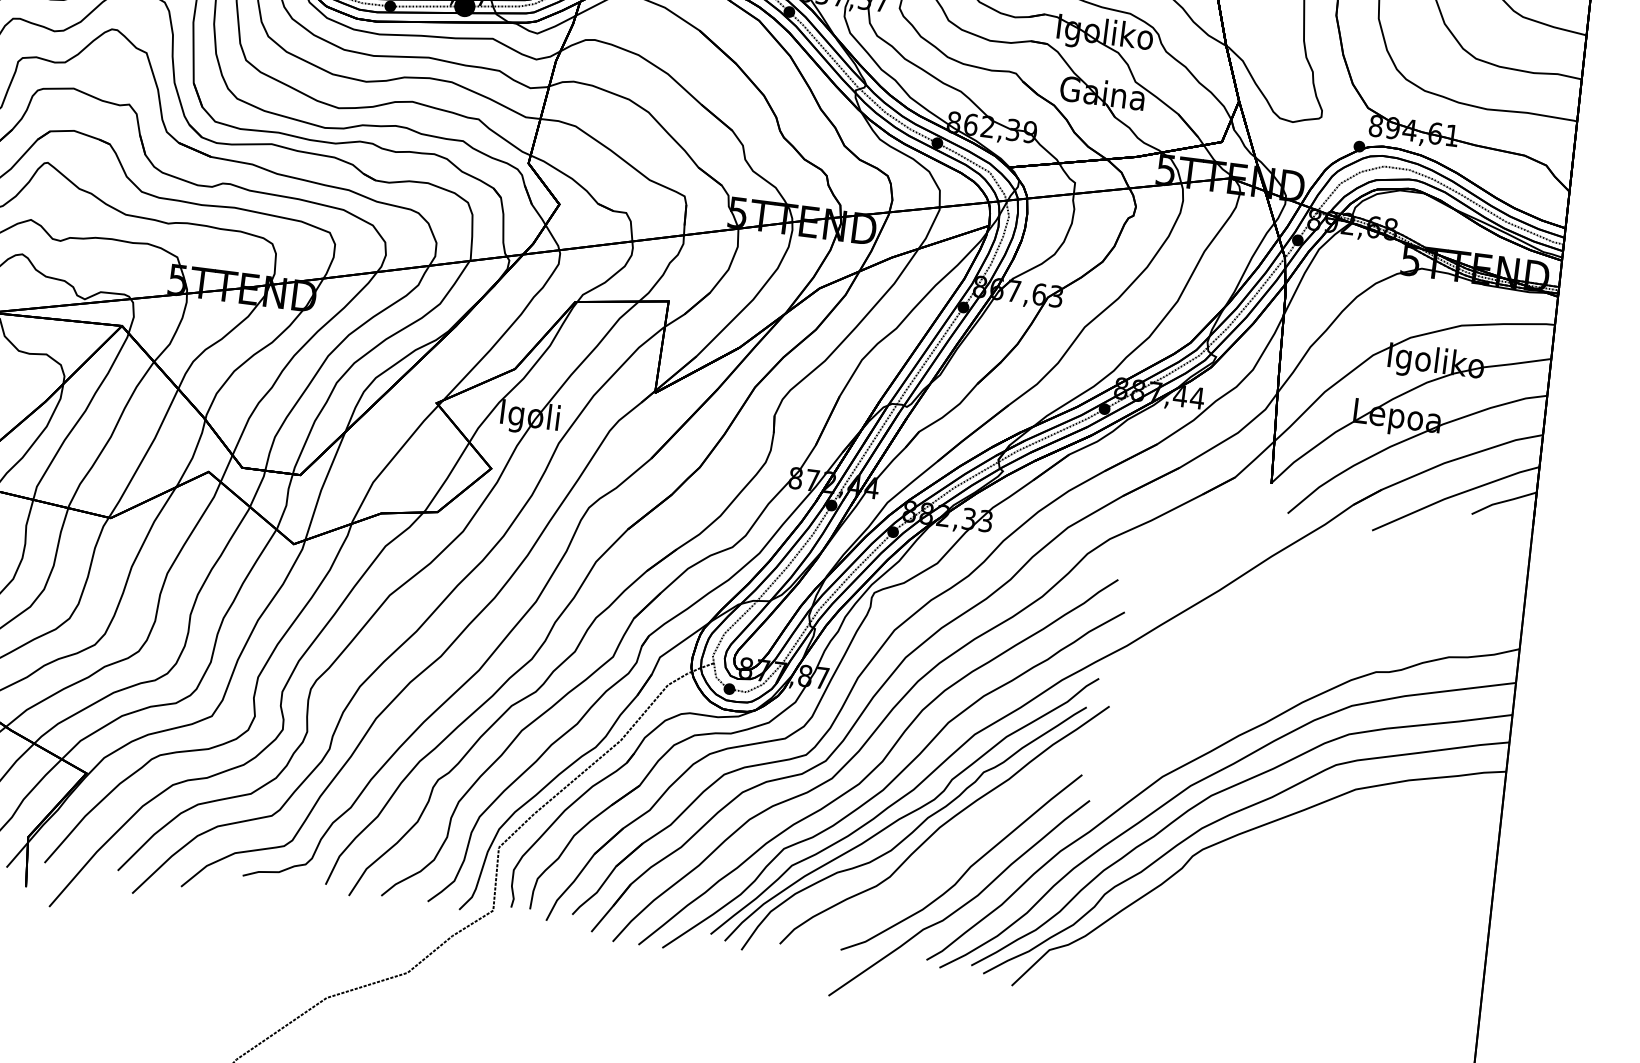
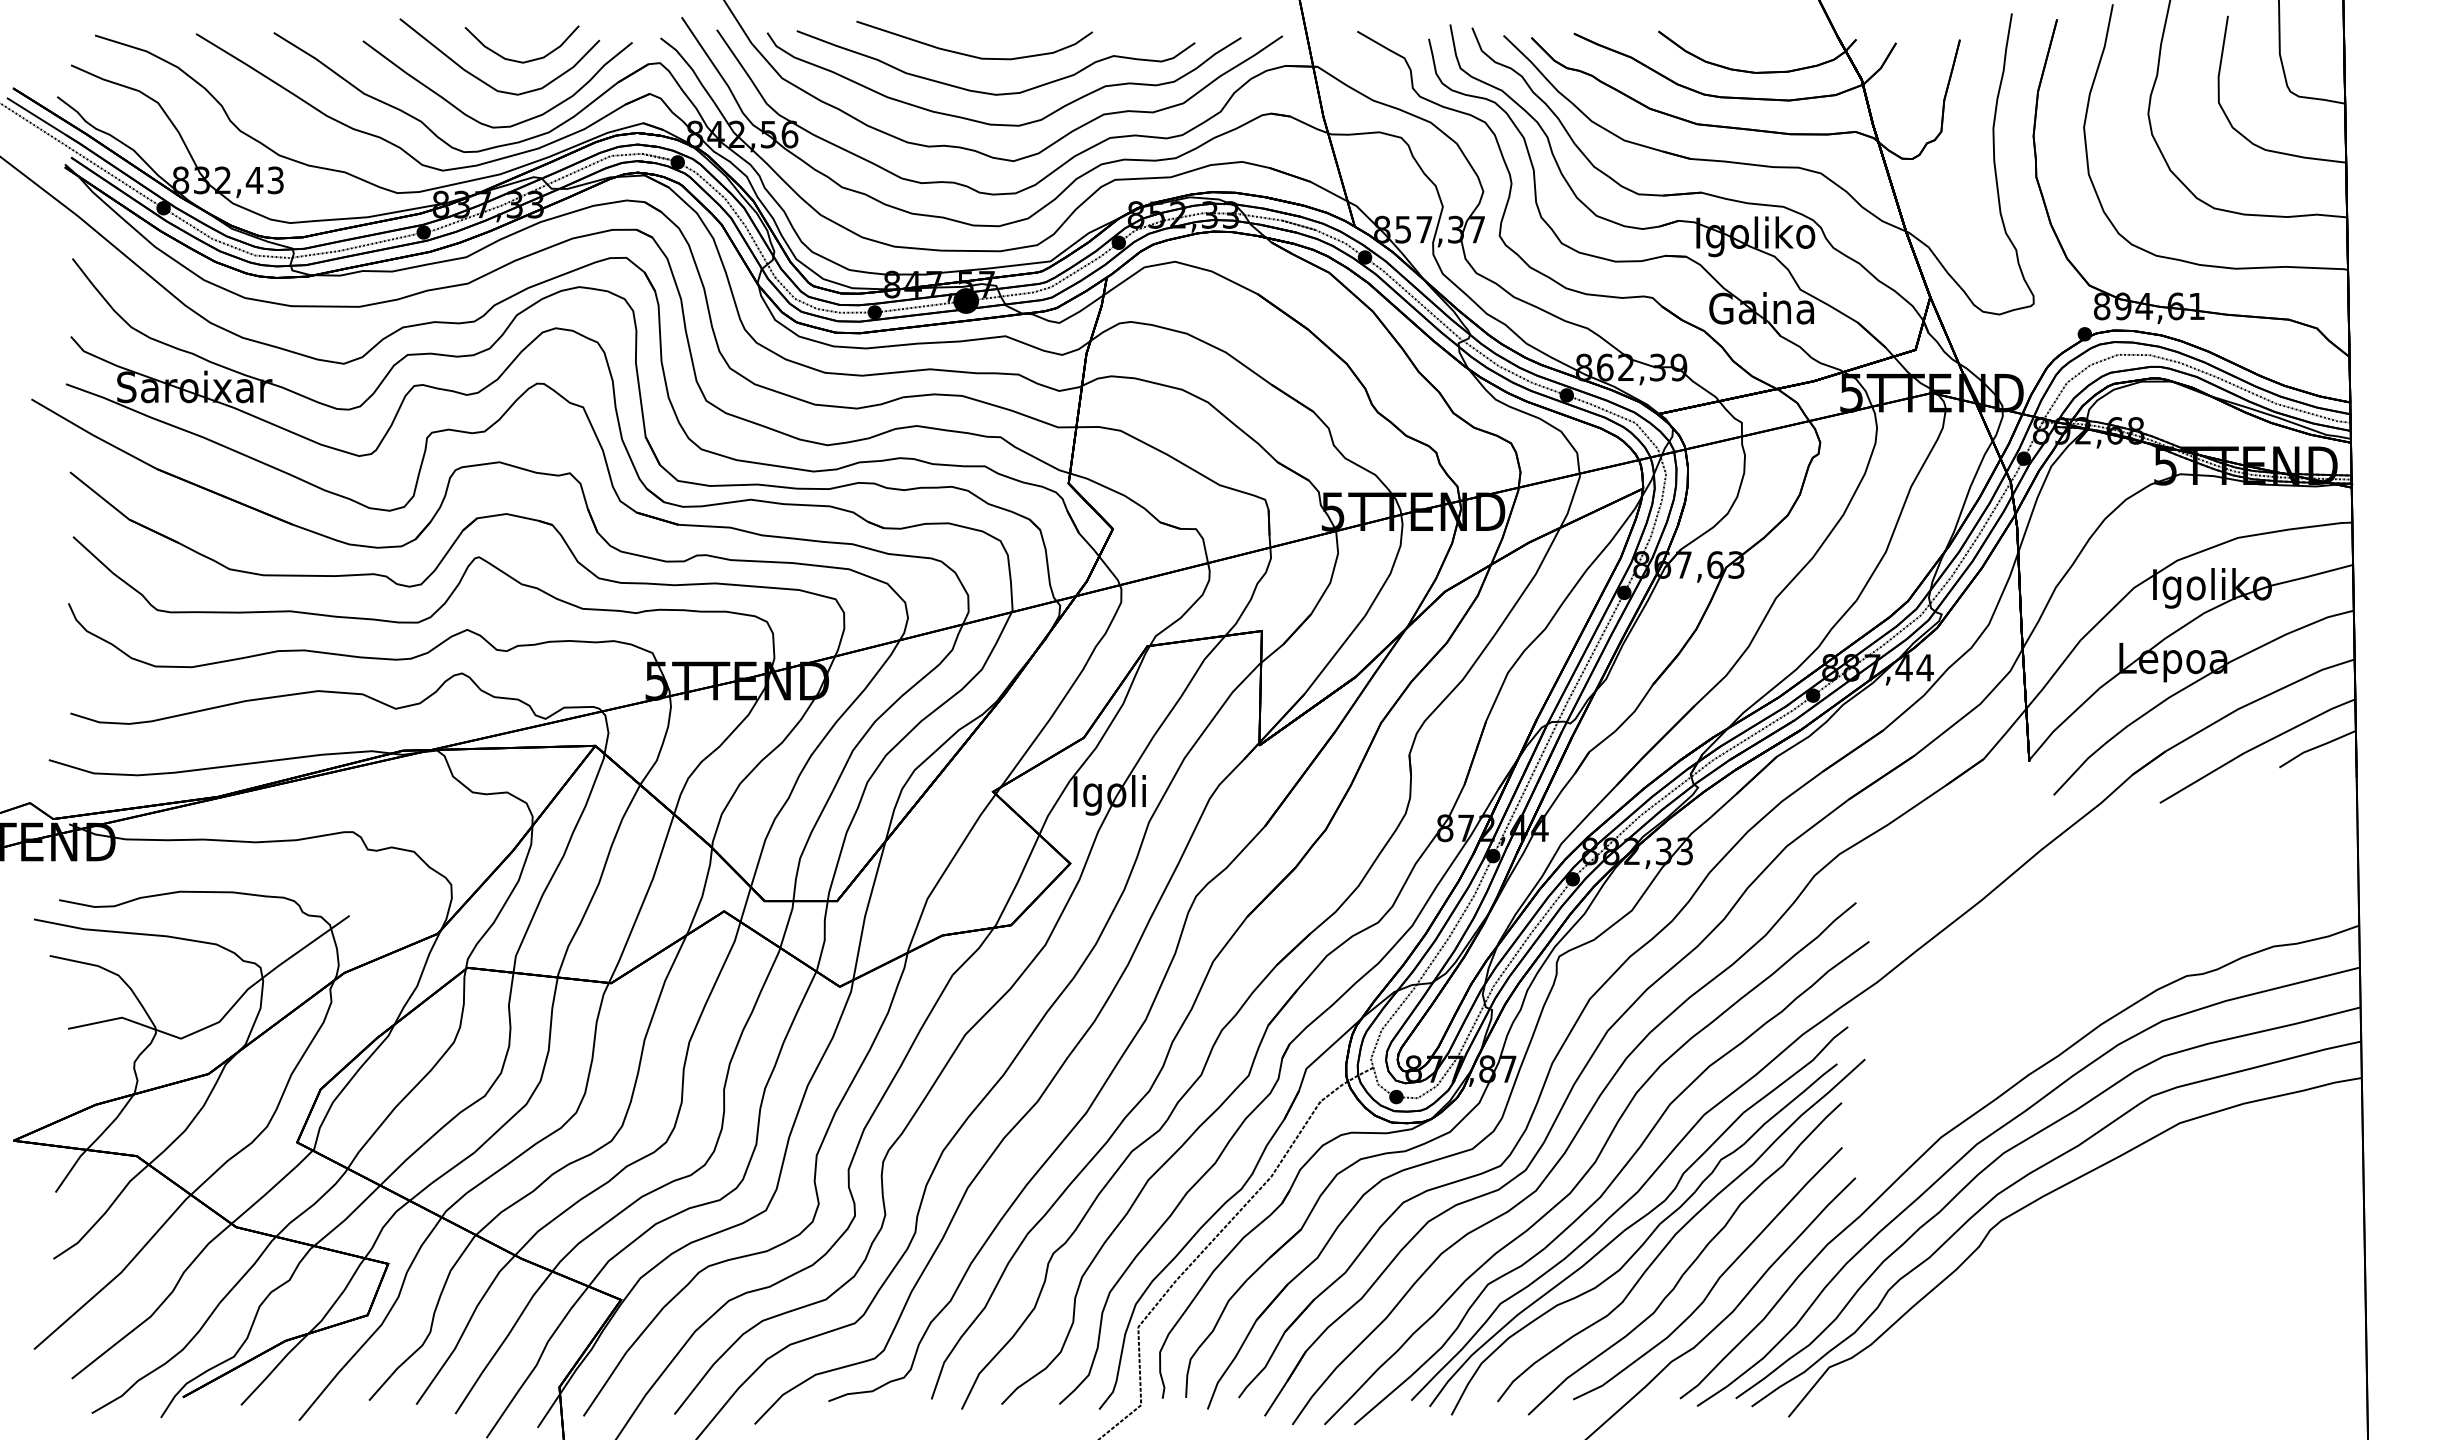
curve: (948, 853) -> (1690, 1264), added

